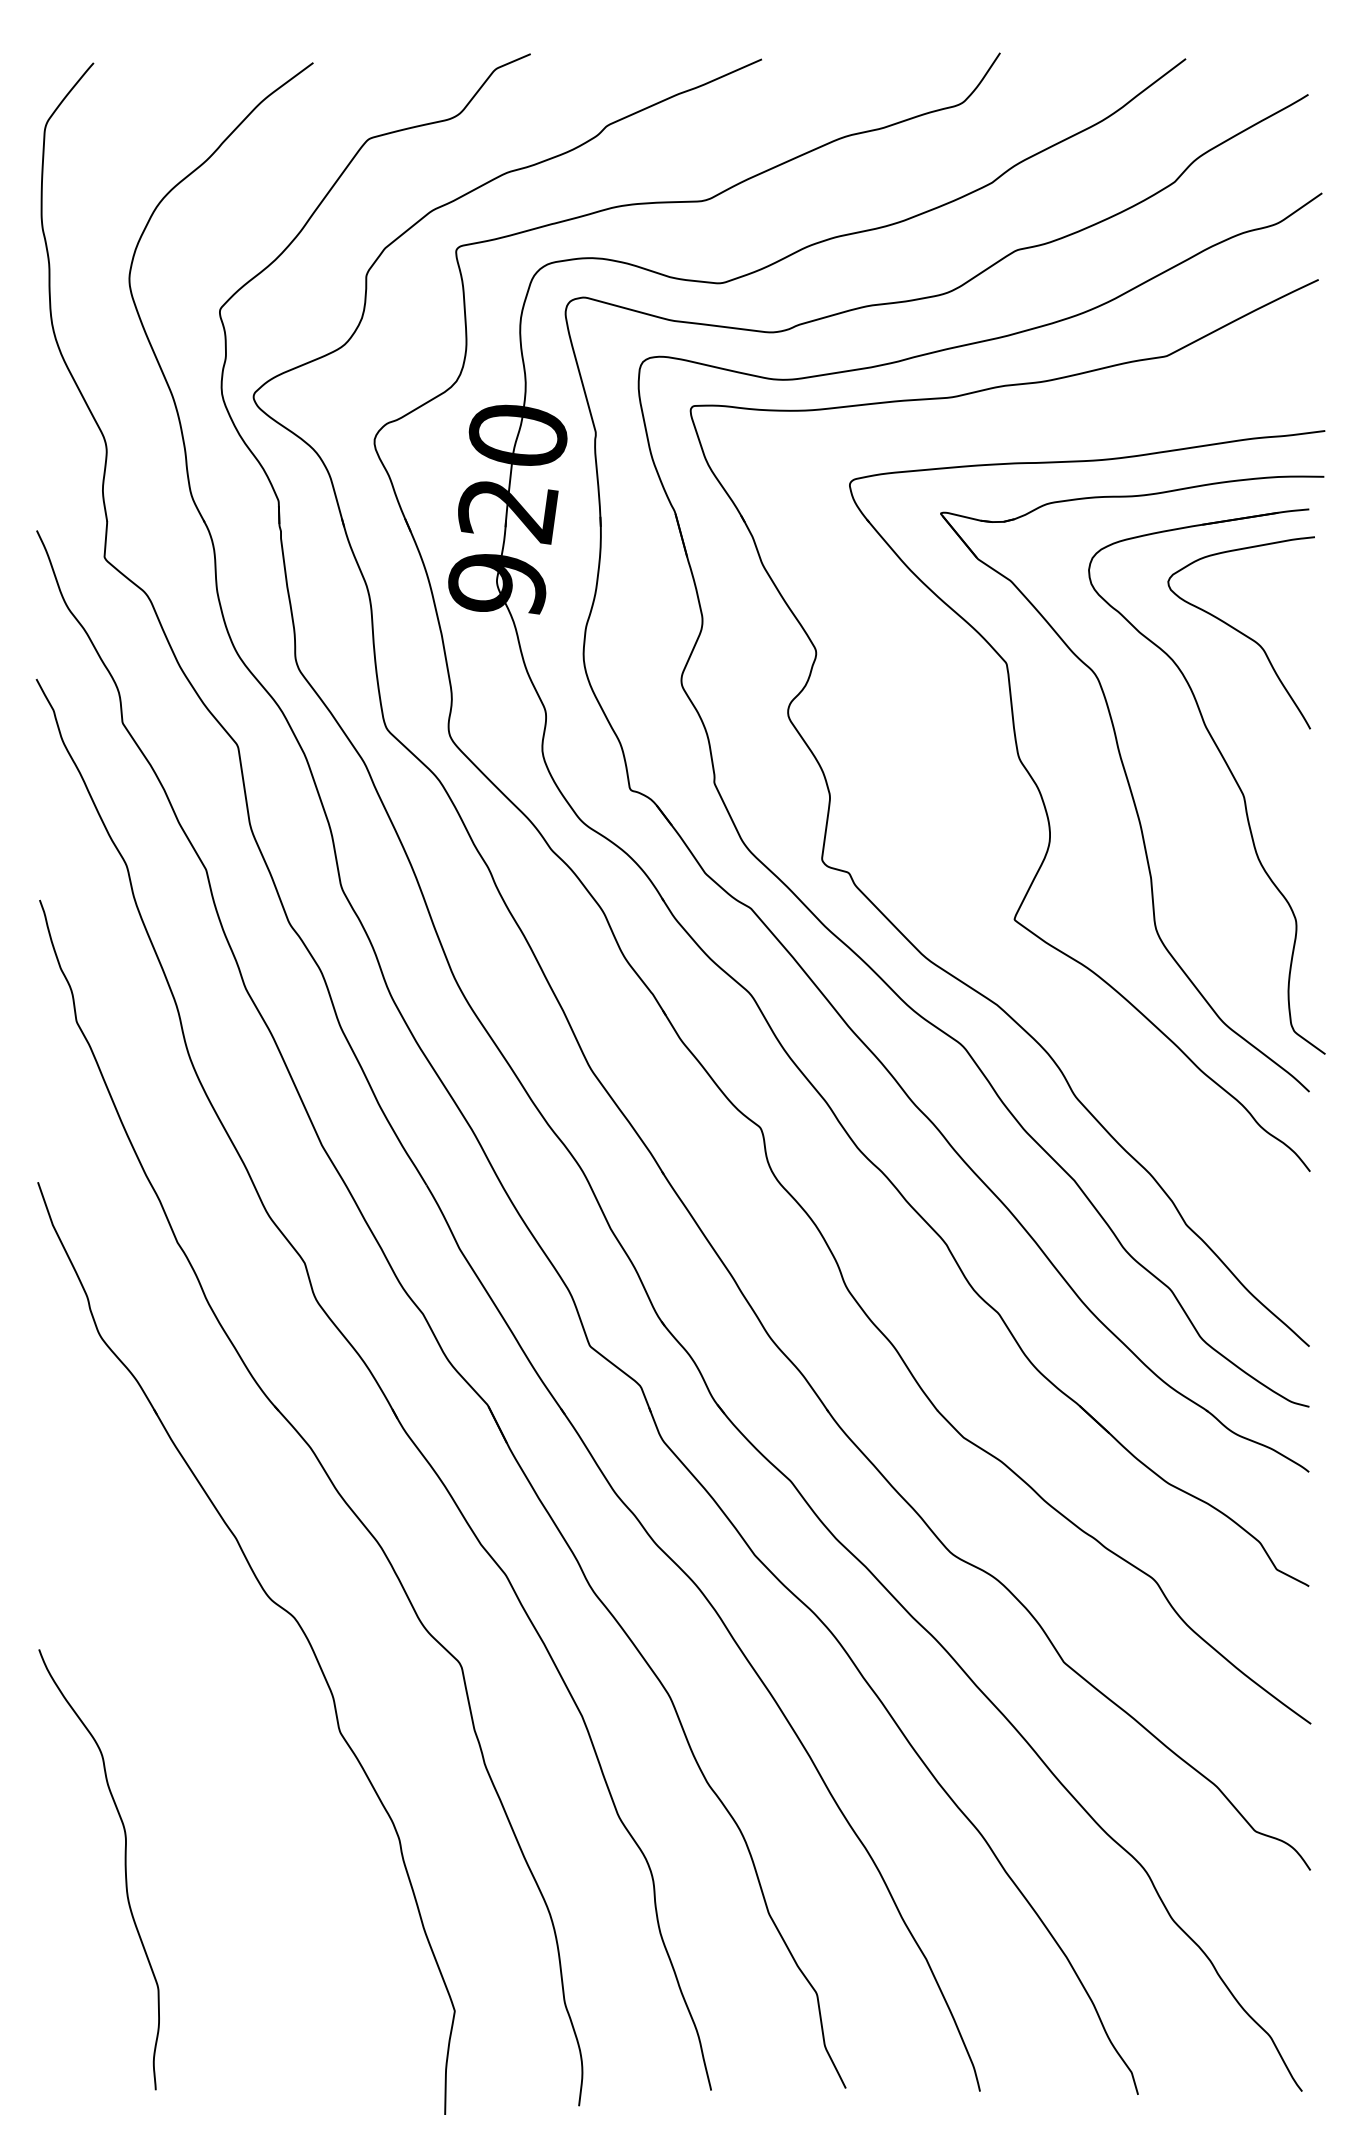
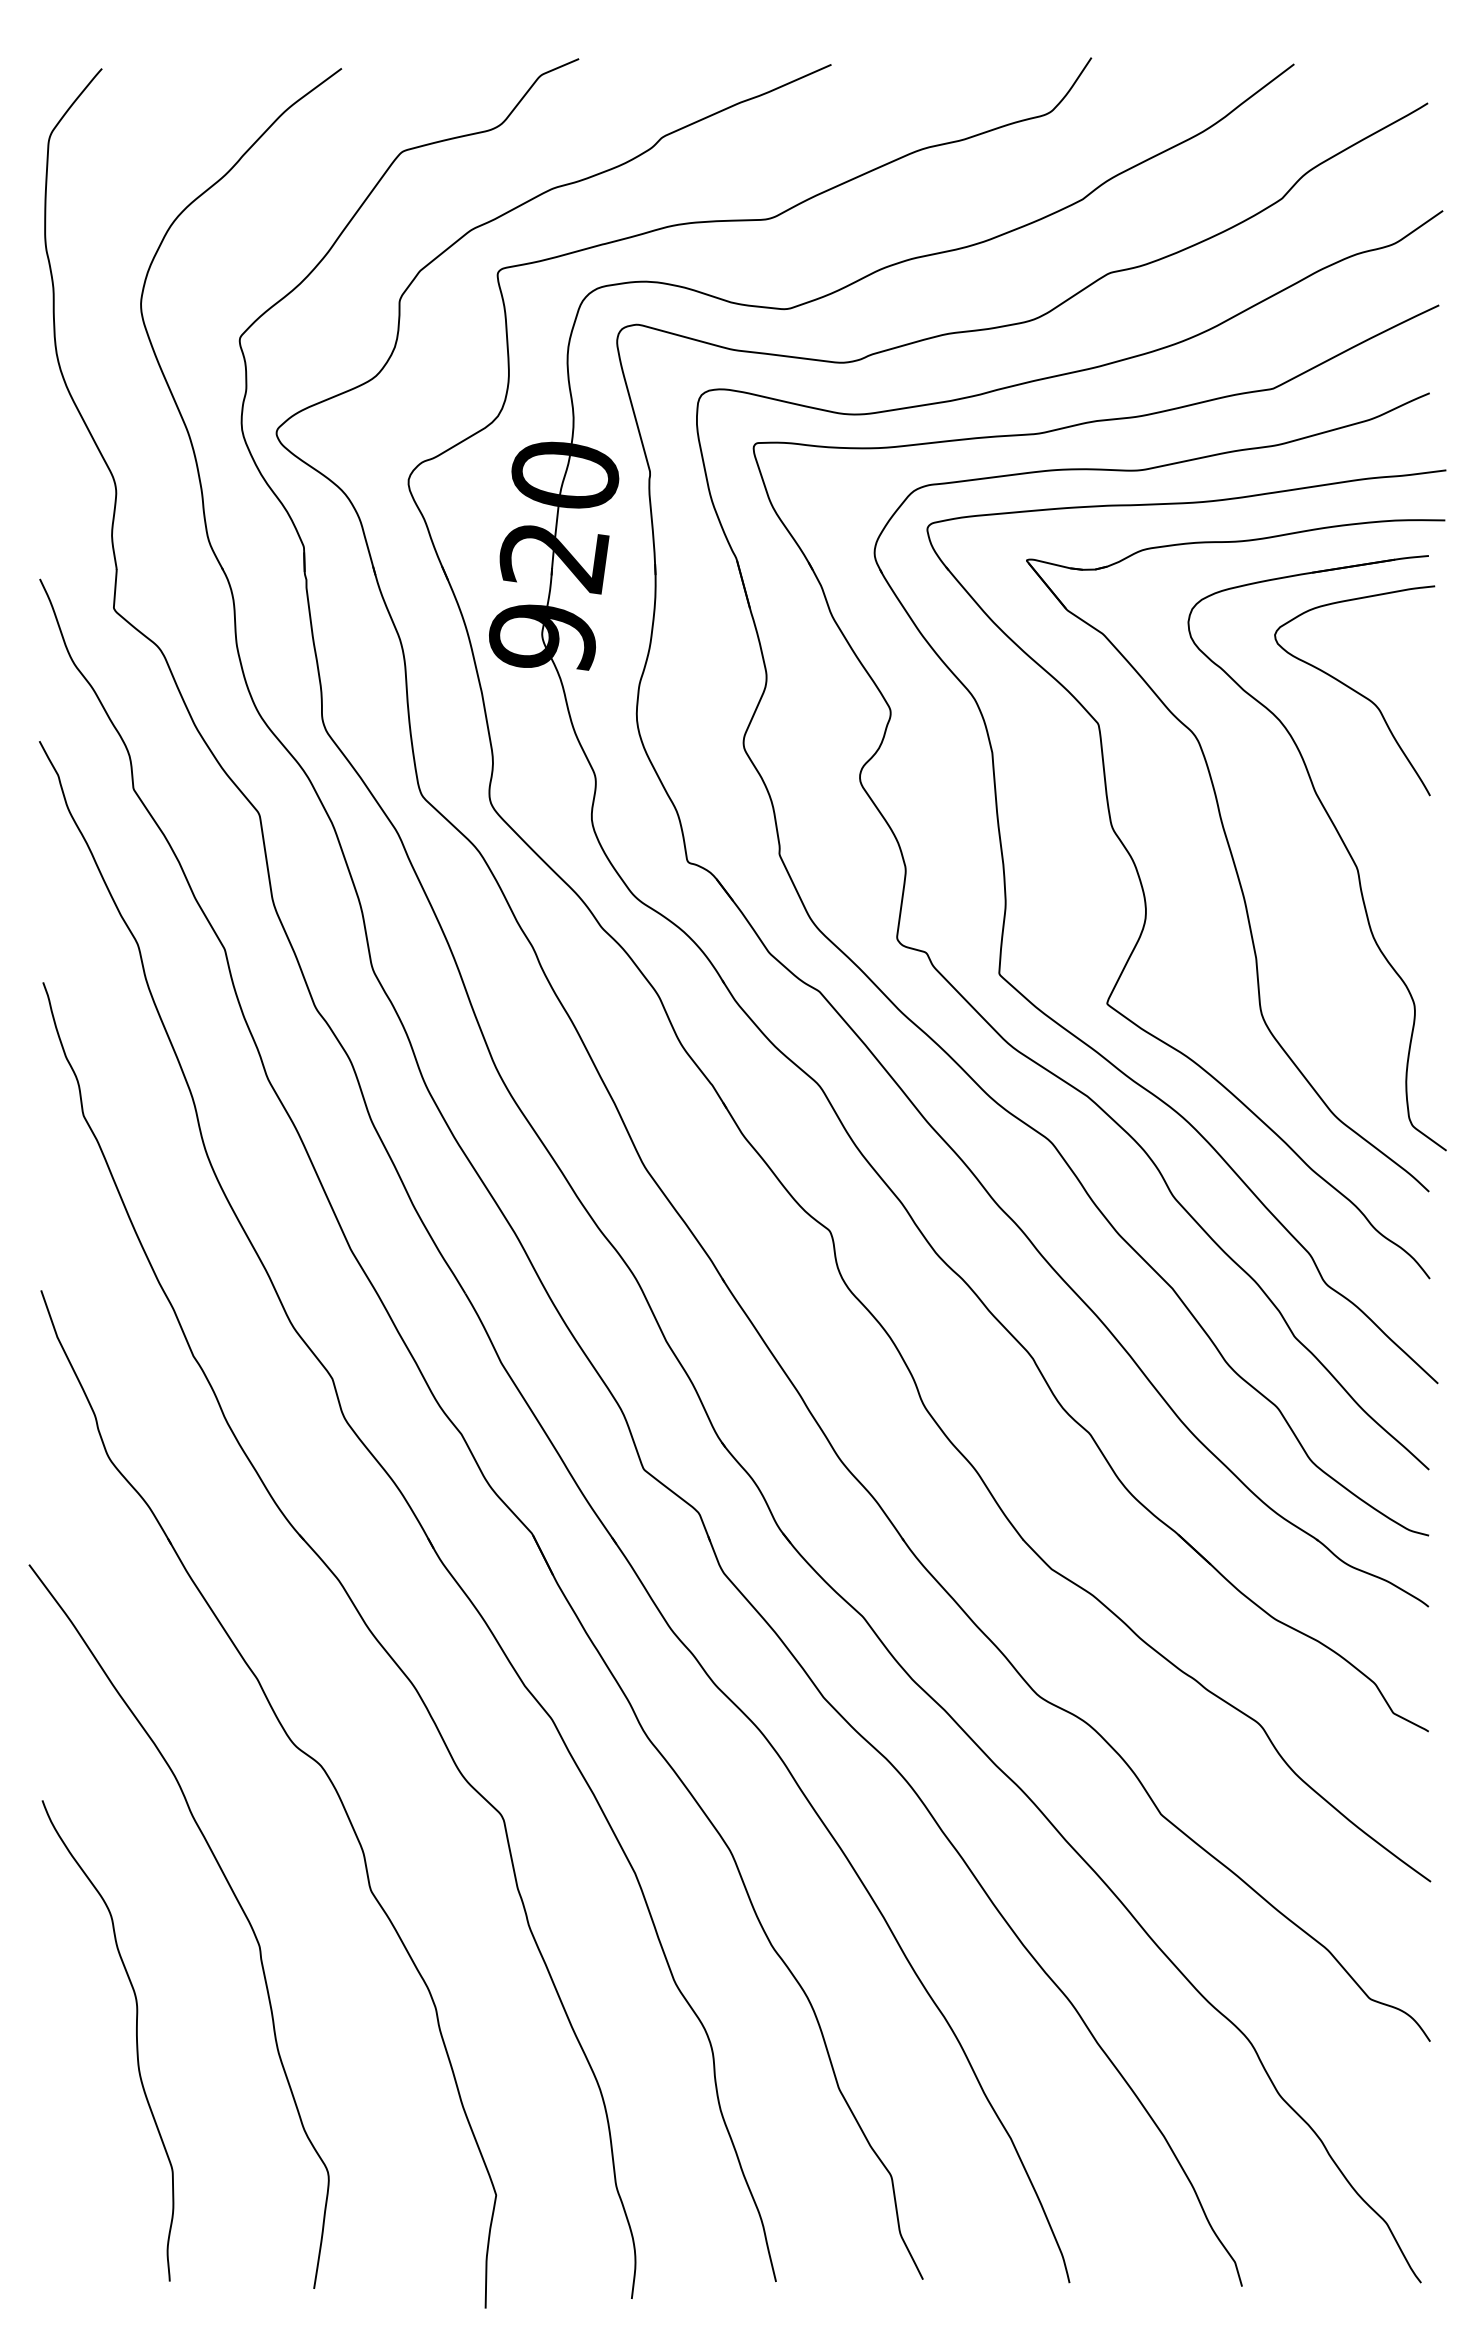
part: (922, 816) -> (1006, 891), added
curve: (213, 1734) -> (232, 1893), added

